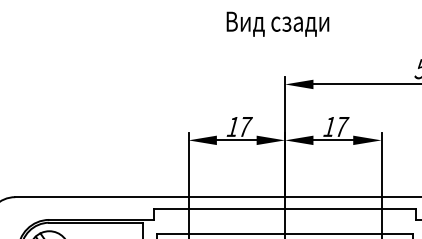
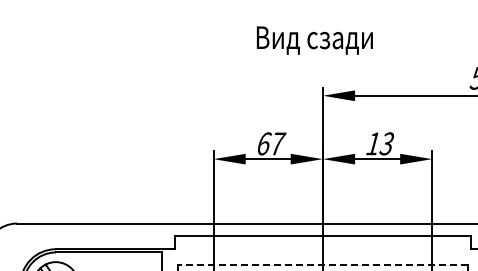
text: (277, 24) -> (314, 40), moved
text: (233, 126) -> (264, 143), 17 -> 67
text: (342, 126) -> (387, 143), 17 -> 13
line: (284, 234) -> (322, 265), solid -> dashed

